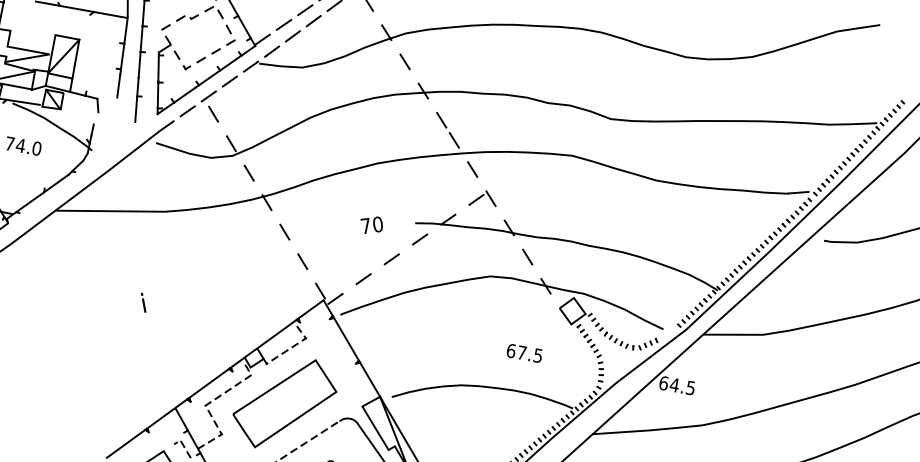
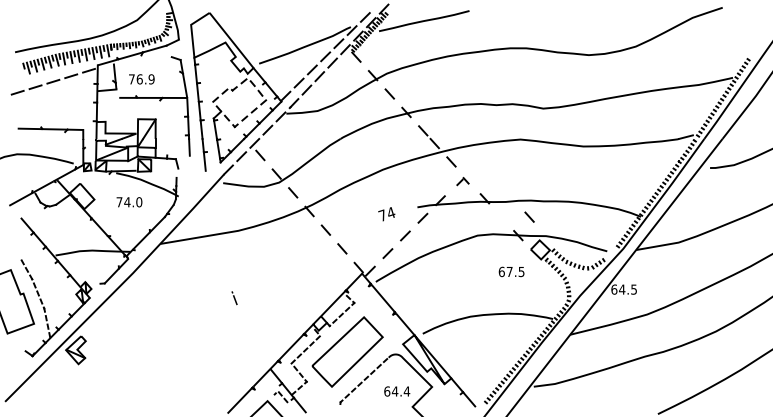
part: (482, 198) -> (462, 181), size x0.6
text: (378, 223) -> (391, 212), 70 -> 74
line: (527, 256) -> (529, 216), moved
text: (524, 352) -> (511, 271), moved

